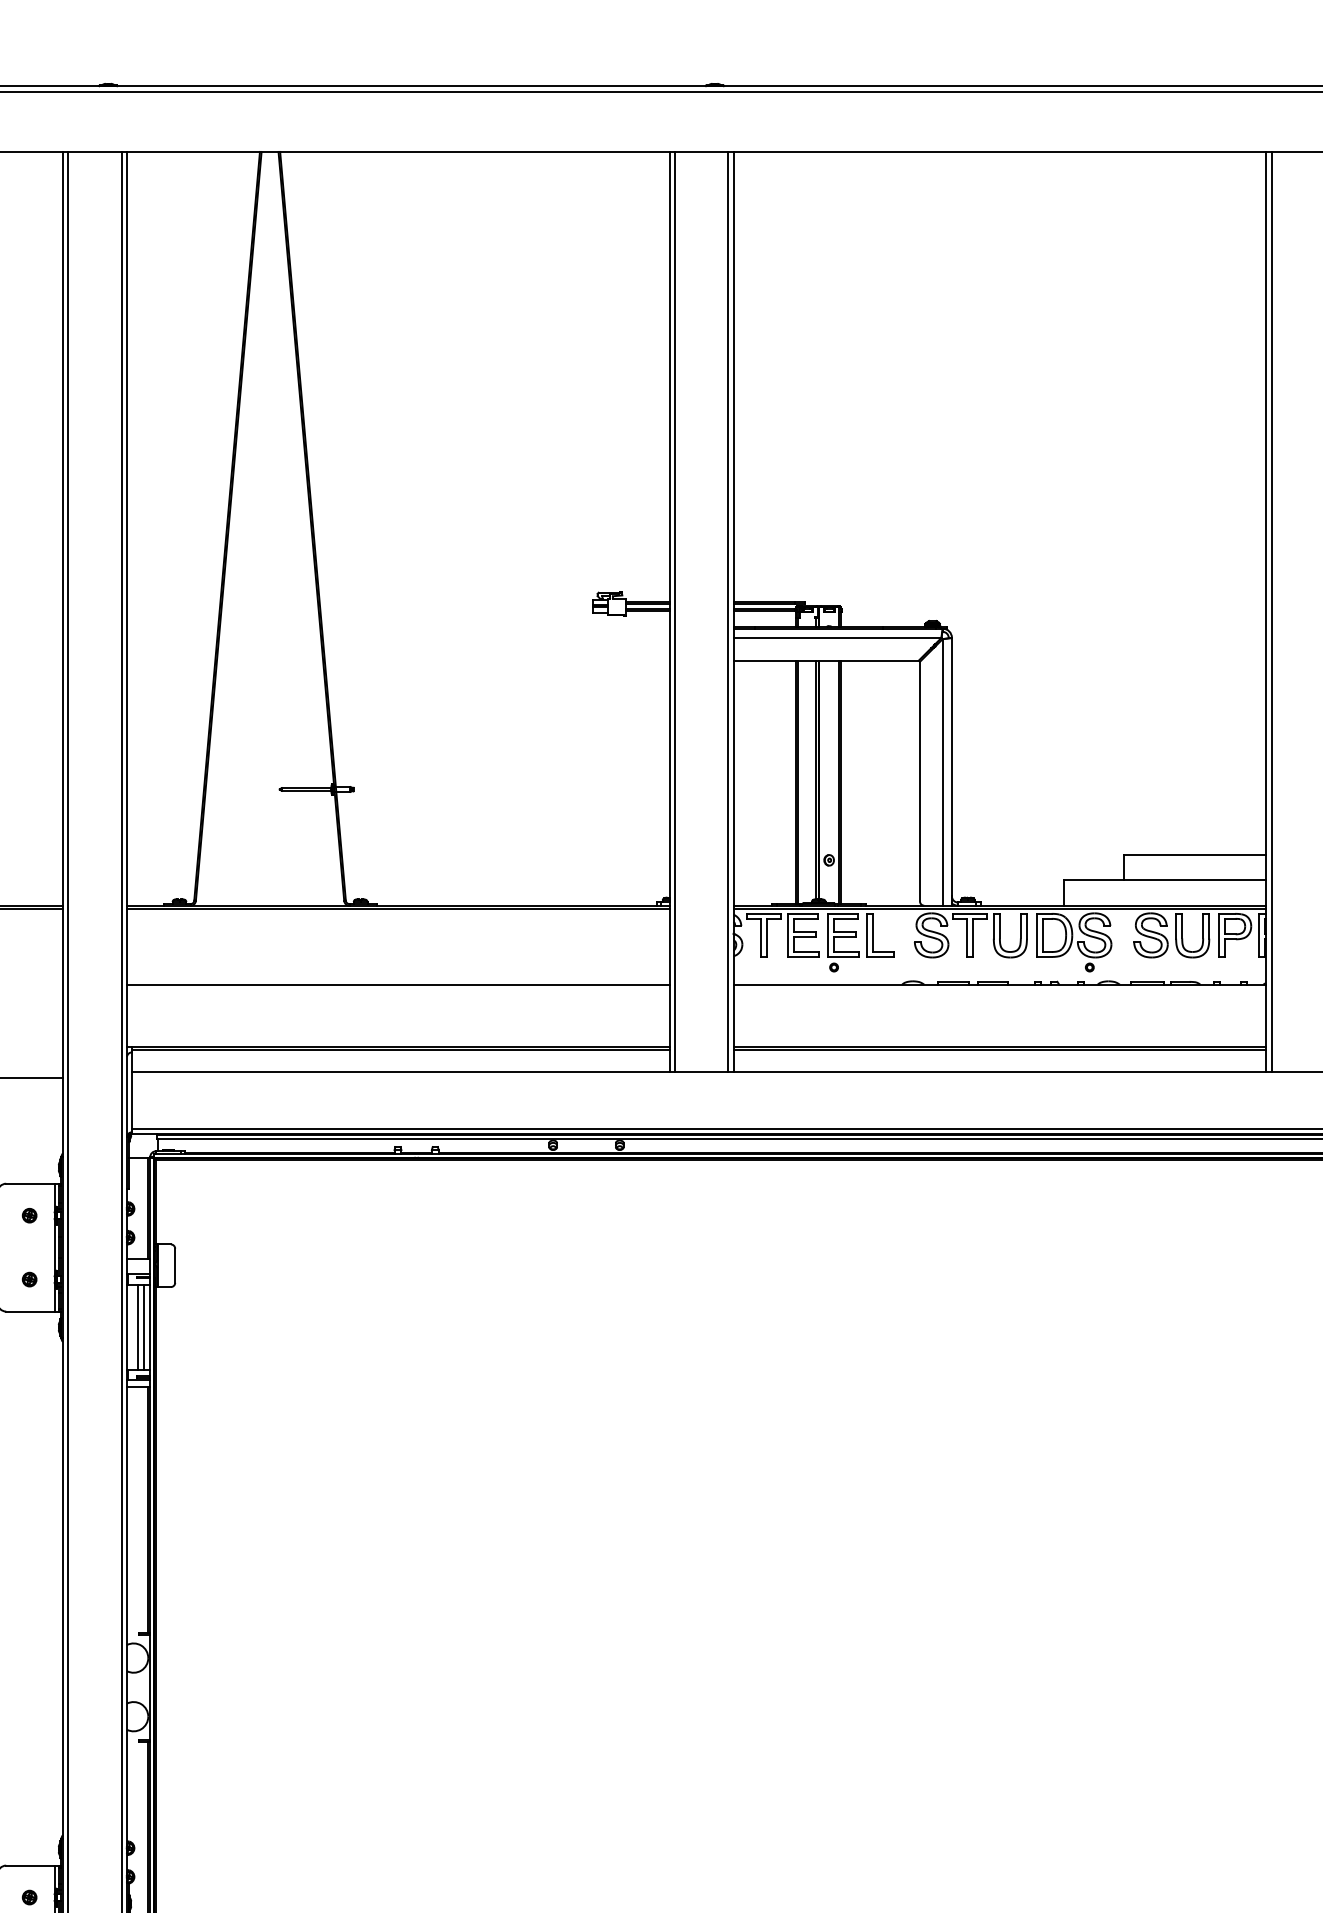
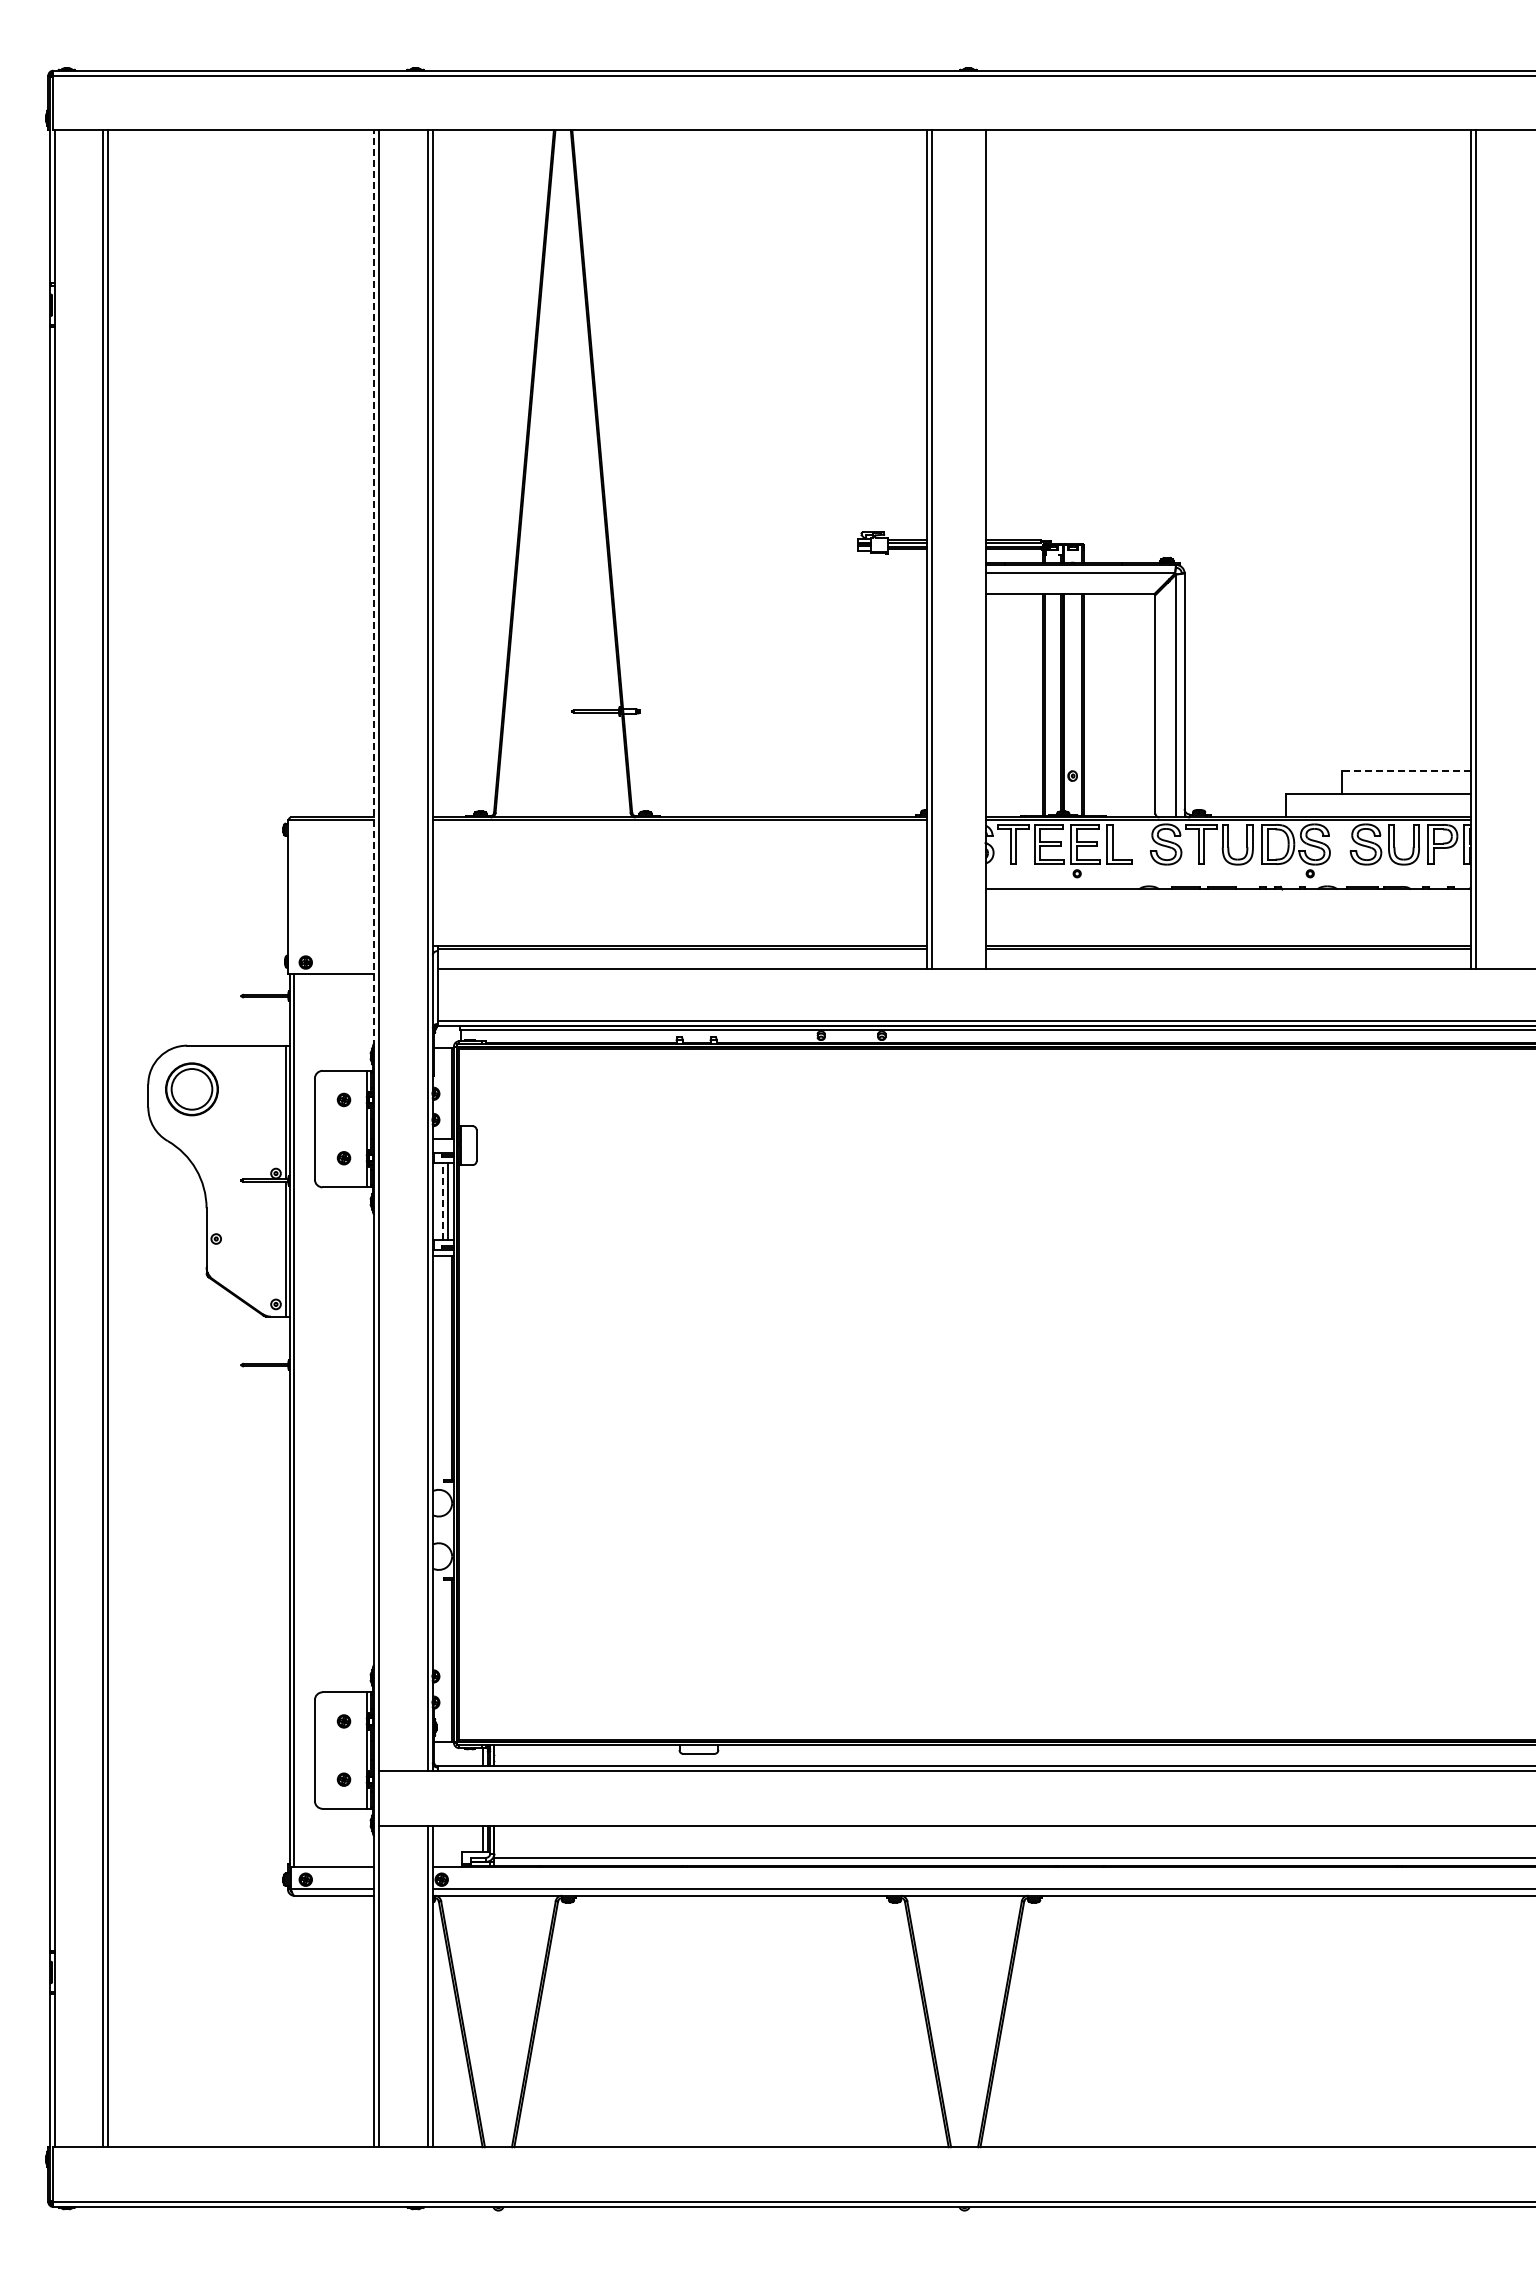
line: (728, 611) -> (980, 549), removed
line: (63, 654) -> (374, 588), solid -> dashed
line: (1195, 855) -> (1406, 771), solid -> dashed
line: (397, 984) -> (679, 889), removed
line: (138, 1327) -> (443, 1201), solid -> dashed

